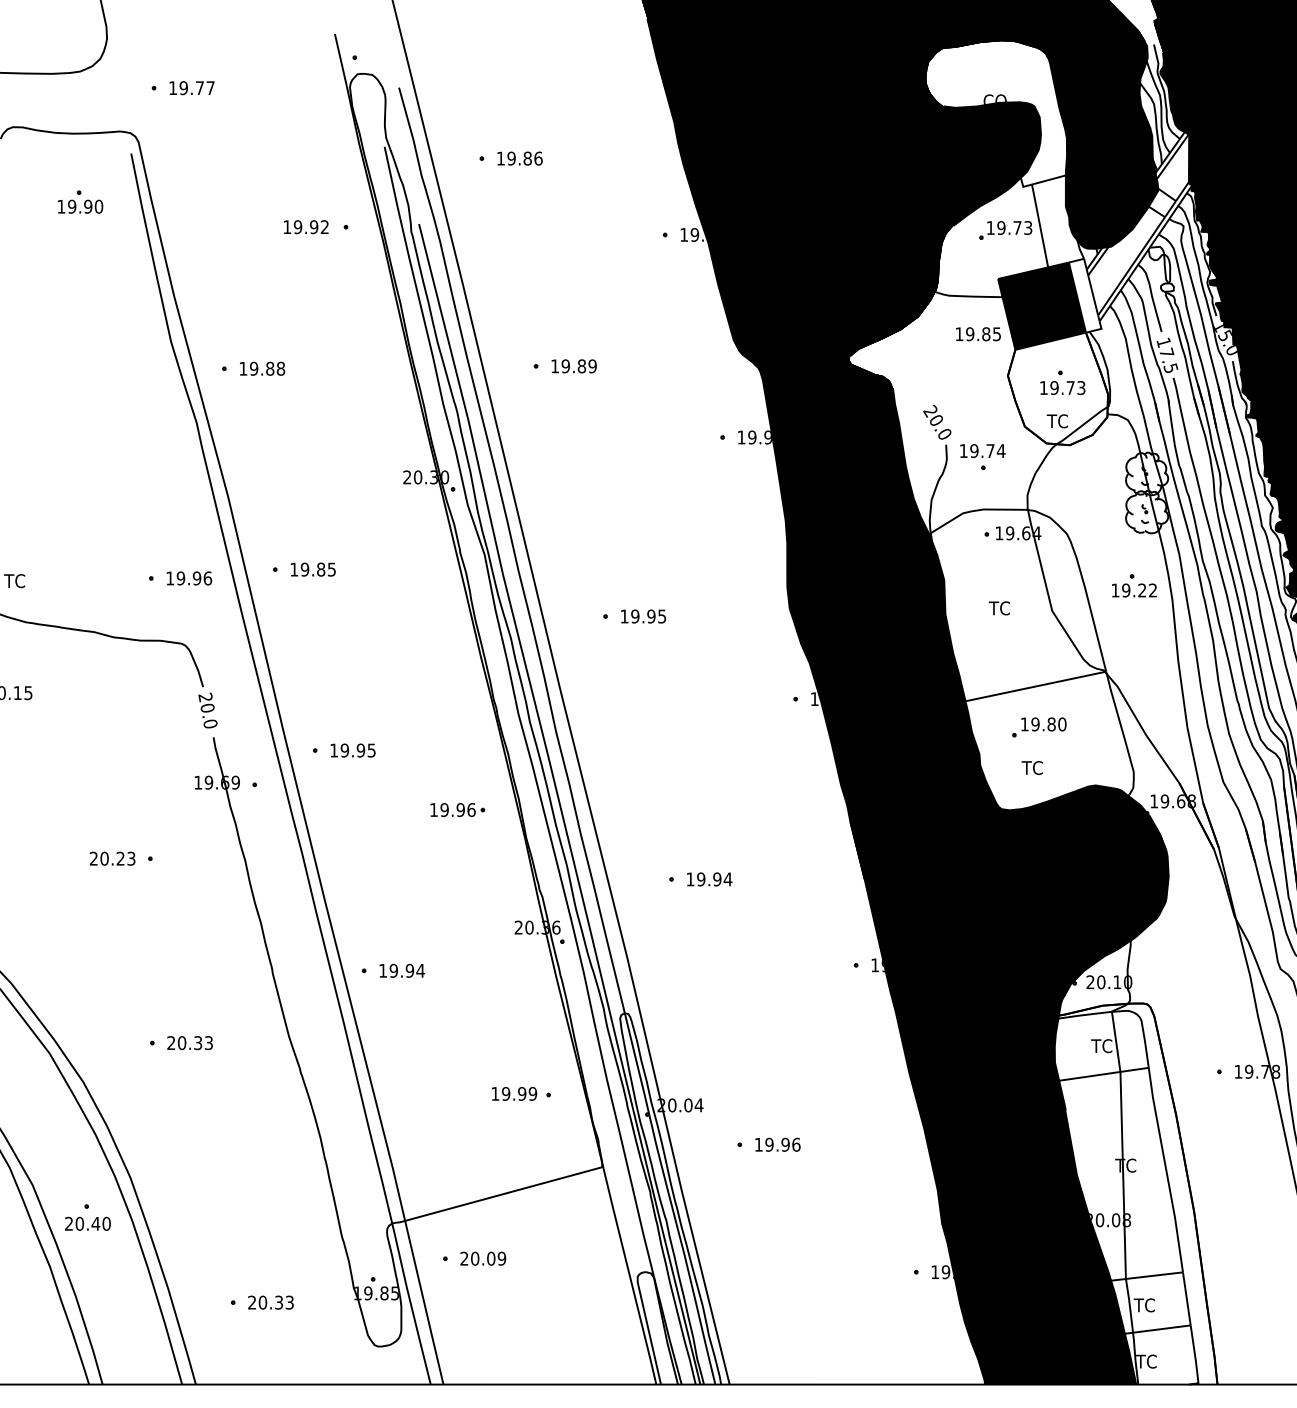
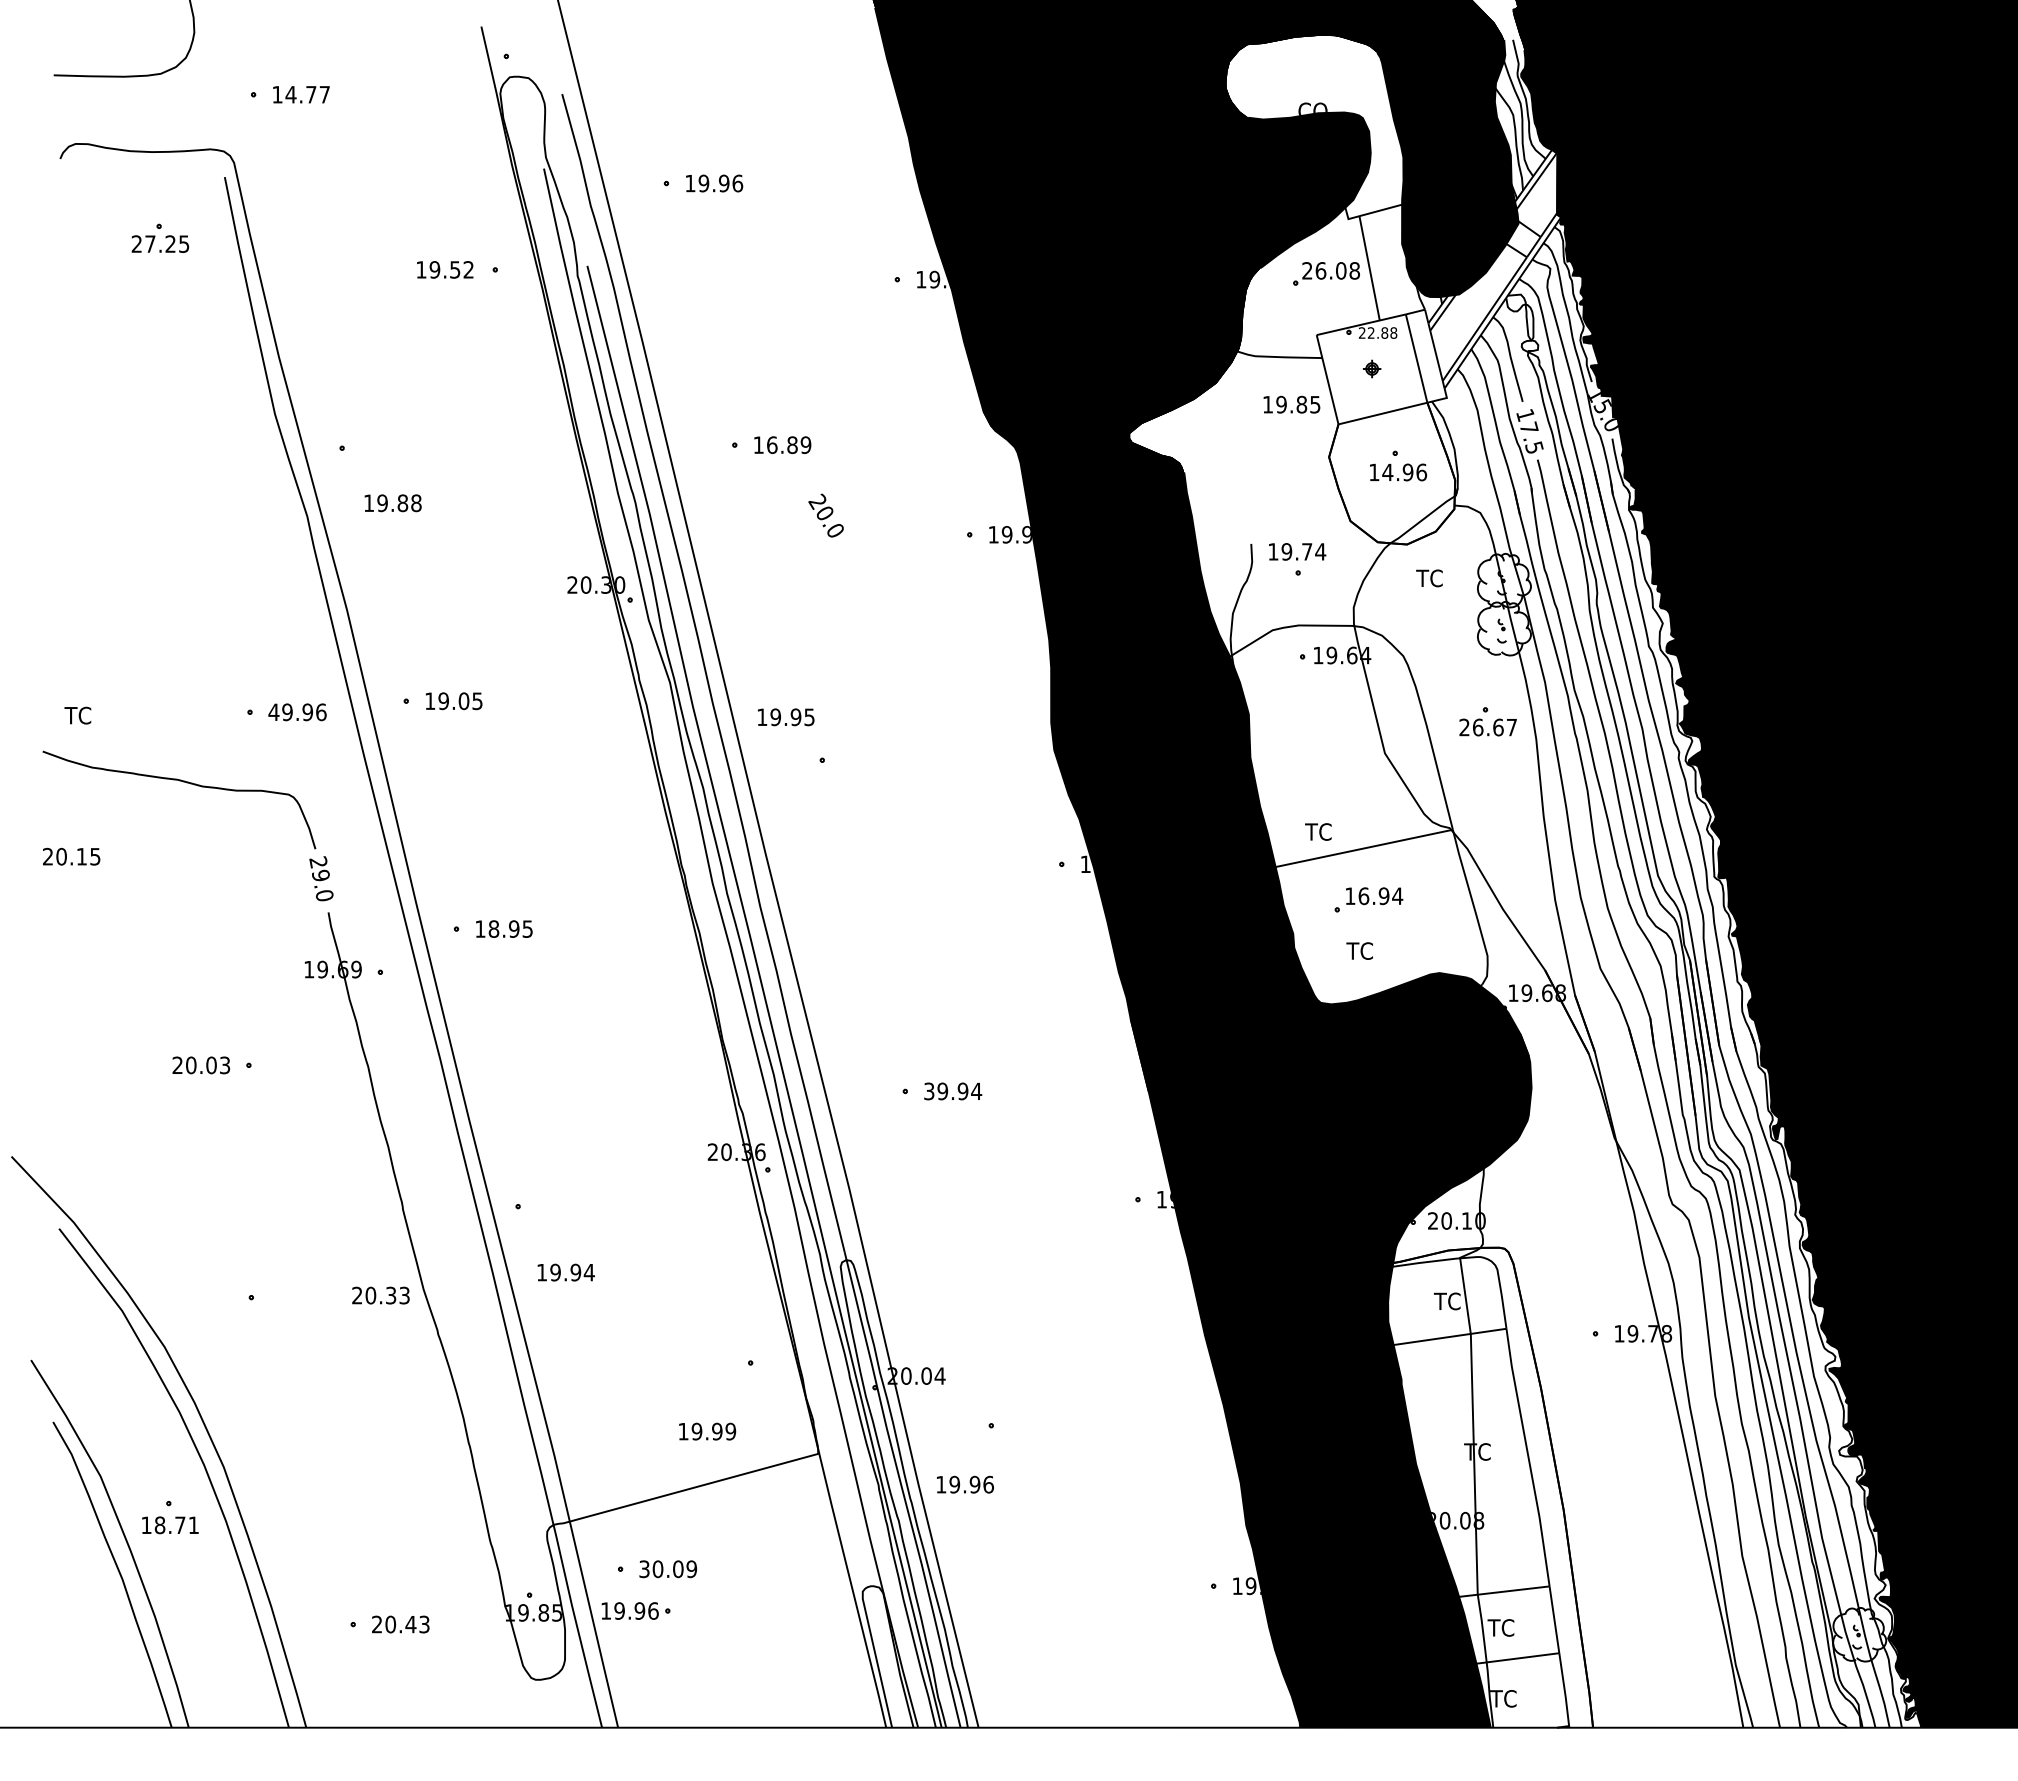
text: (183, 87) -> (290, 94), 19.77 -> 14.77
text: (527, 158) -> (723, 183), 19.86 -> 19.96
text: (80, 206) -> (160, 243), 19.90 -> 27.25
text: (313, 226) -> (454, 269), 19.92 -> 19.52
text: (1009, 227) -> (1330, 270), 19.73 -> 26.08
fill: (1041, 306) -> (1371, 369), removed
text: (566, 365) -> (772, 444), 19.89 -> 16.89
text: (261, 368) -> (392, 503), moved
text: (1067, 388) -> (1404, 472), 19.73 -> 14.96
text: (1057, 421) -> (1429, 578), moved
text: (936, 422) -> (825, 515), moved
text: (320, 569) -> (463, 700), 19.85 -> 19.05
text: (169, 577) -> (273, 711), 19.96 -> 49.96
text: (1133, 590) -> (1487, 727), 19.22 -> 26.67
text: (999, 607) -> (1318, 831), moved
text: (643, 616) -> (786, 717), moved
text: (207, 707) -> (320, 875), 20.0 -> 29.0
text: (1048, 724) -> (1380, 896), 19.80 -> 16.94
text: (344, 750) -> (493, 928), 19.95 -> 18.95
part: (457, 809) -> (635, 1610), moved
text: (120, 858) -> (211, 1065), 20.23 -> 20.03
text: (690, 879) -> (929, 1091), 19.94 -> 39.94
text: (401, 970) -> (565, 1272), moved
text: (189, 1043) -> (380, 1295), moved
text: (514, 1093) -> (707, 1431), moved
text: (778, 1144) -> (965, 1484), moved
text: (88, 1224) -> (170, 1525), 20.40 -> 18.71
text: (464, 1258) -> (644, 1569), 20.09 -> 30.09
text: (278, 1302) -> (410, 1624), 20.33 -> 20.43

